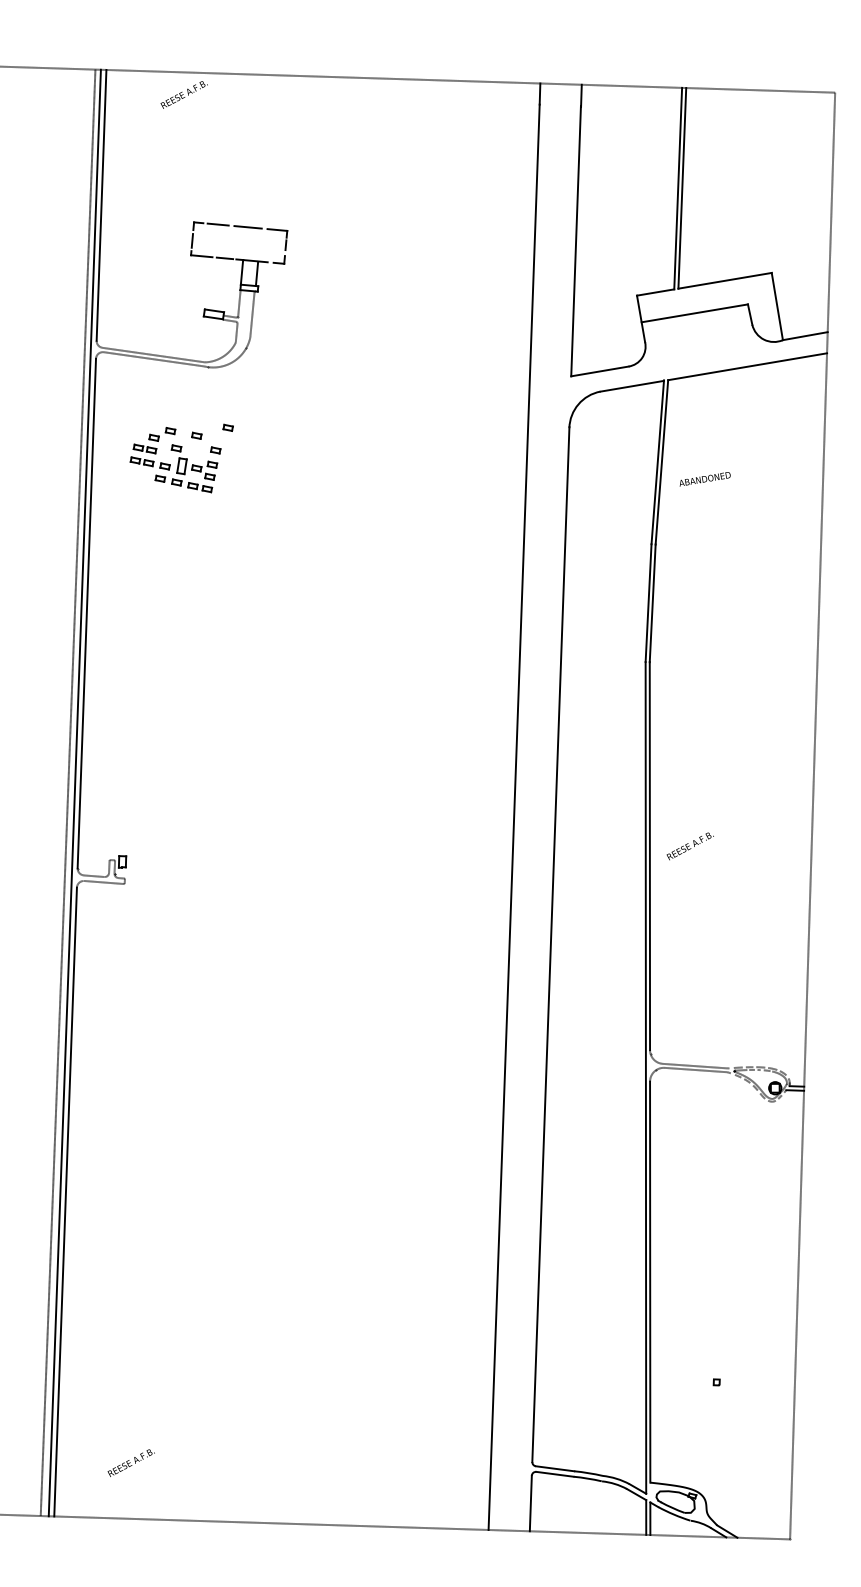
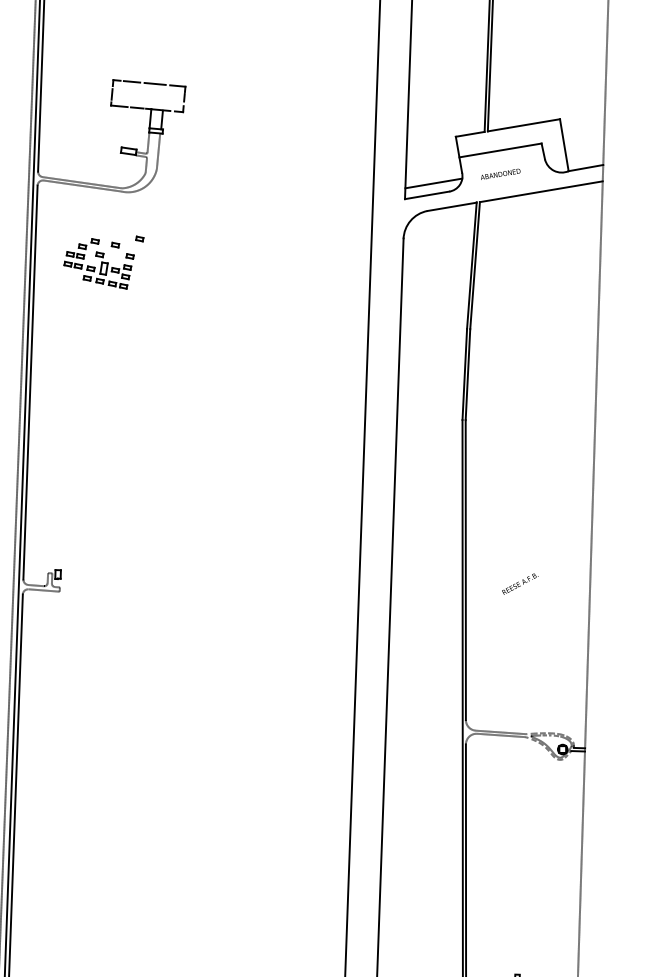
line: (608, 355) -> (433, 183), added
text: (704, 479) -> (500, 174), moved
text: (689, 846) -> (519, 584), moved

